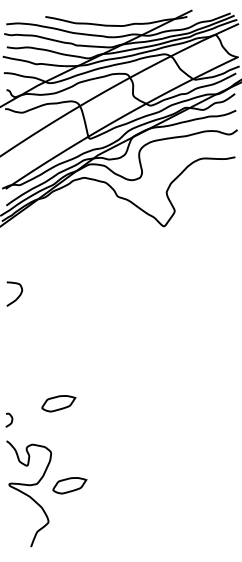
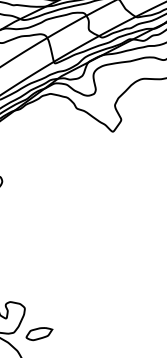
part: (58, 403) -> (30, 269), removed

